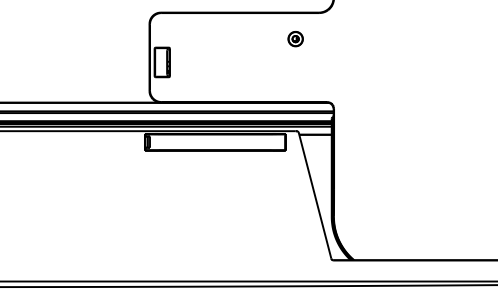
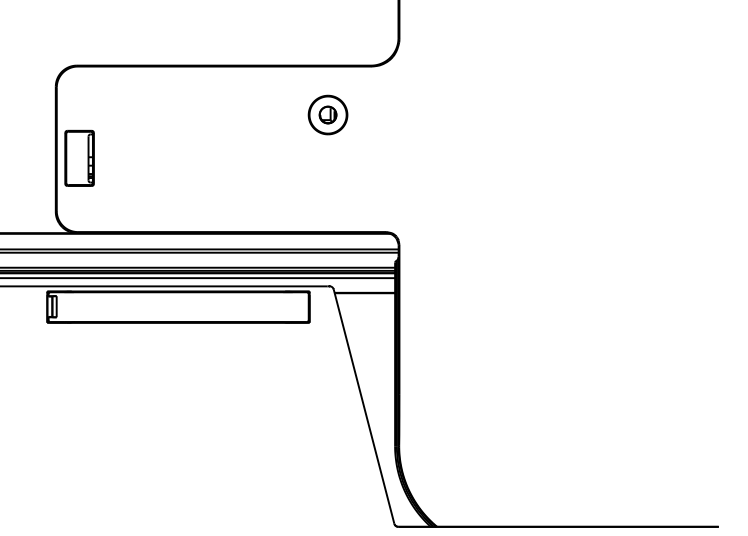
part: (295, 38) -> (327, 113), size x1.43

